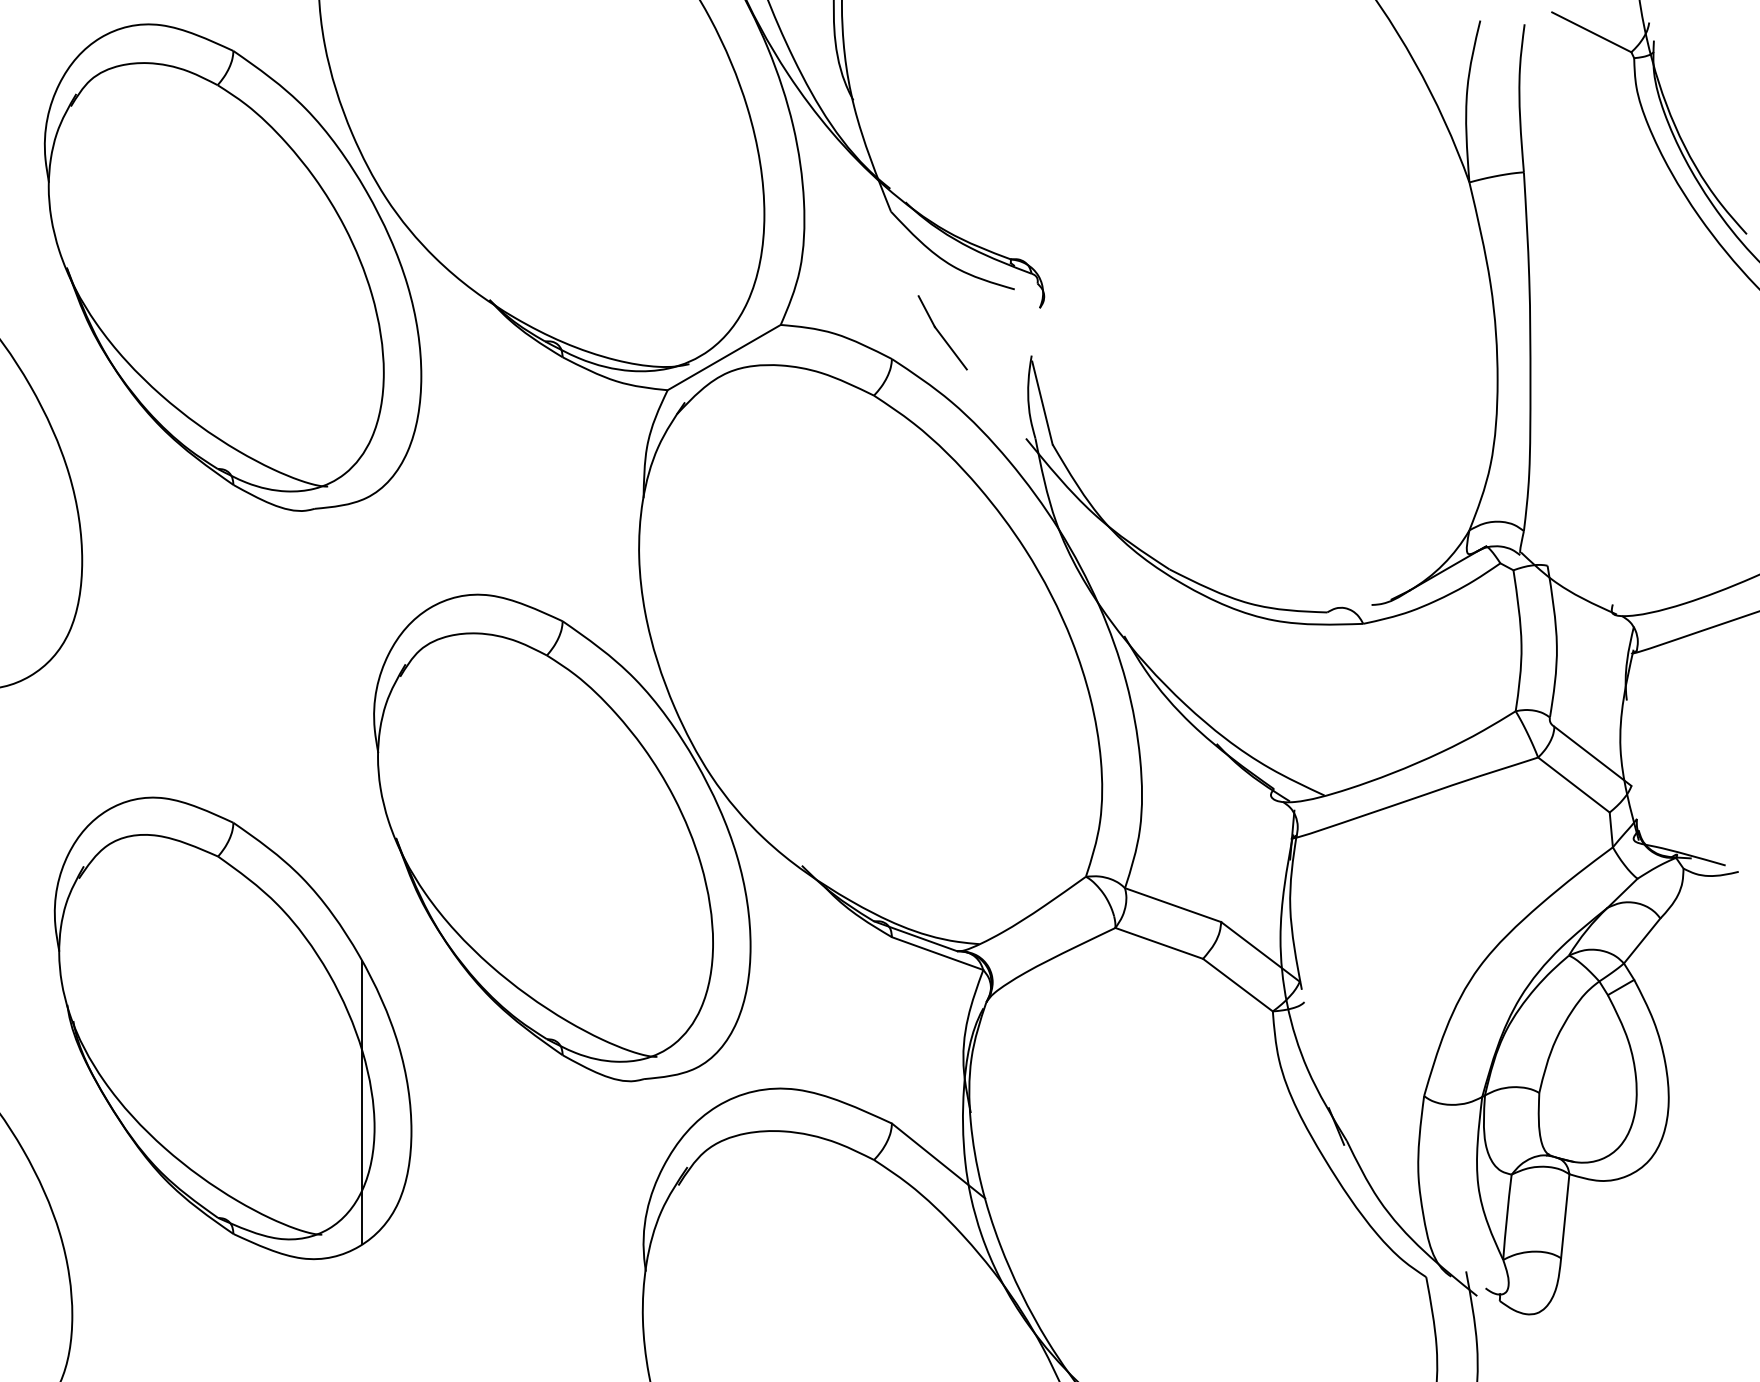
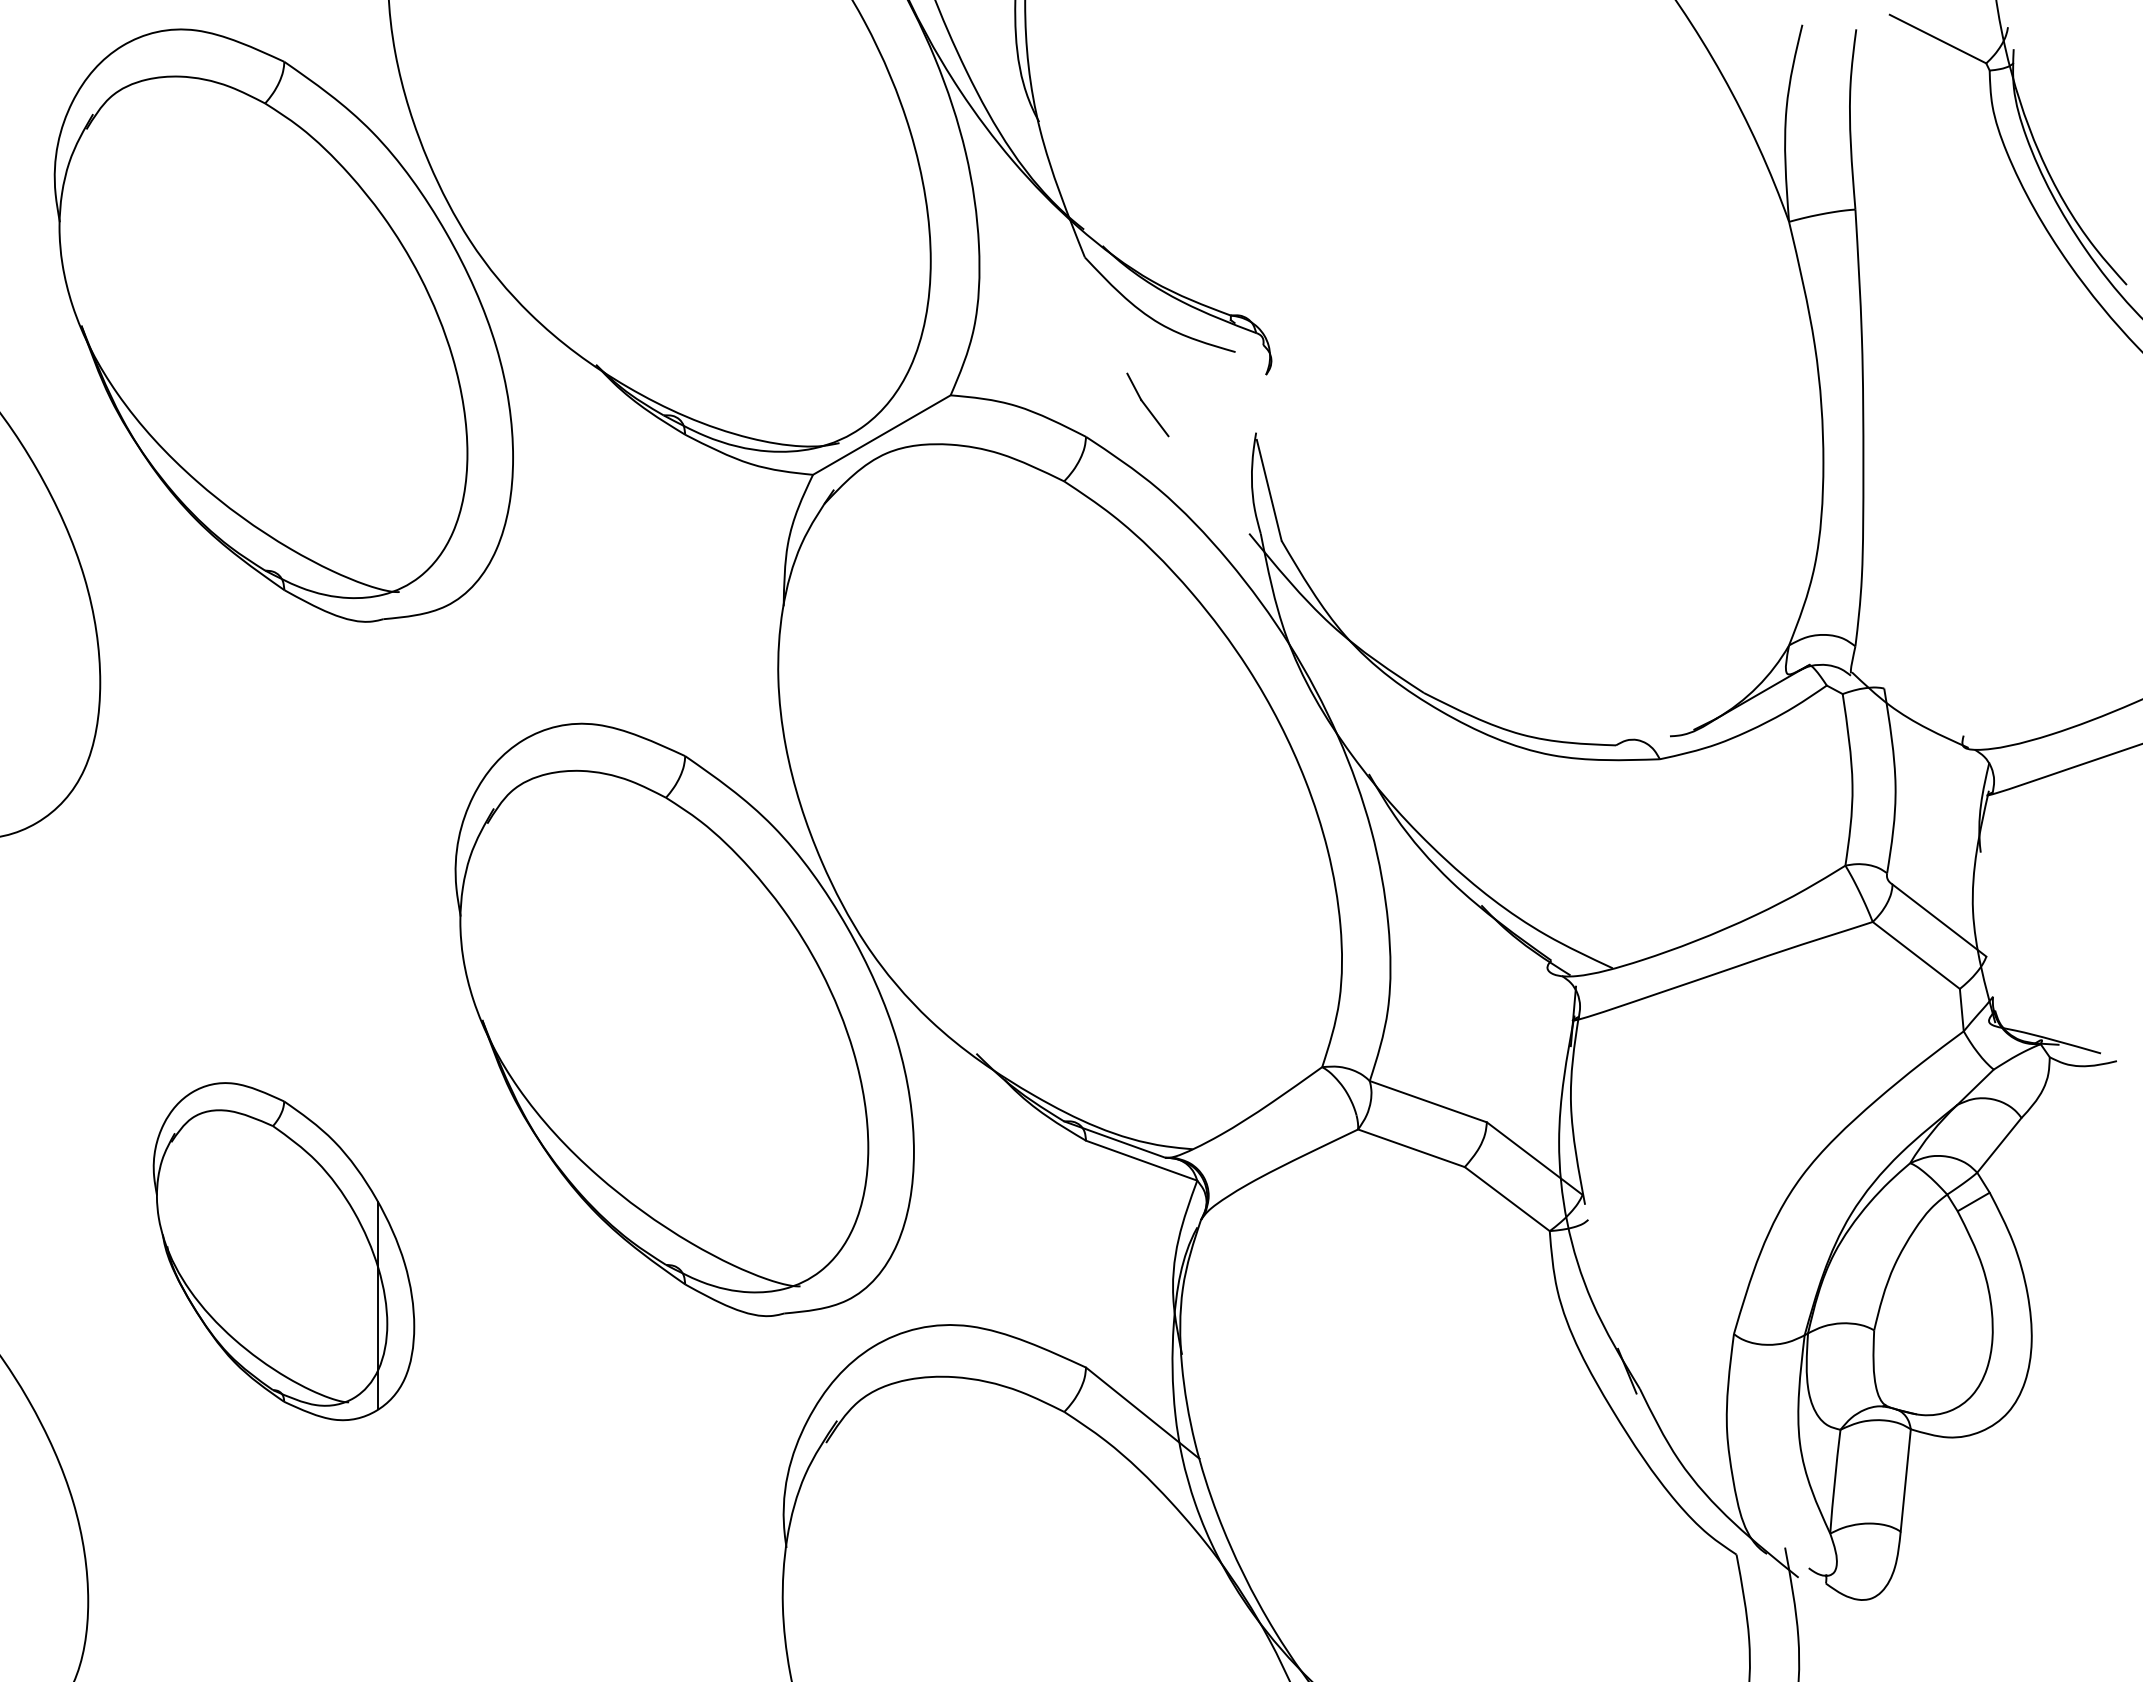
part: (942, 332) -> (1147, 404), size x0.7
part: (232, 1028) -> (283, 1251), size x0.6

